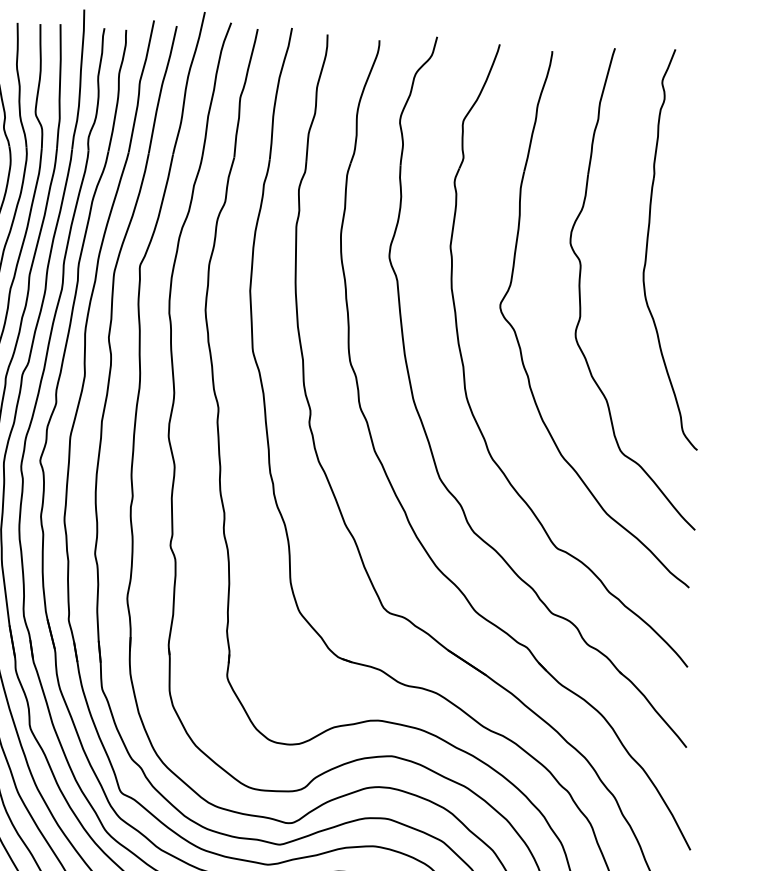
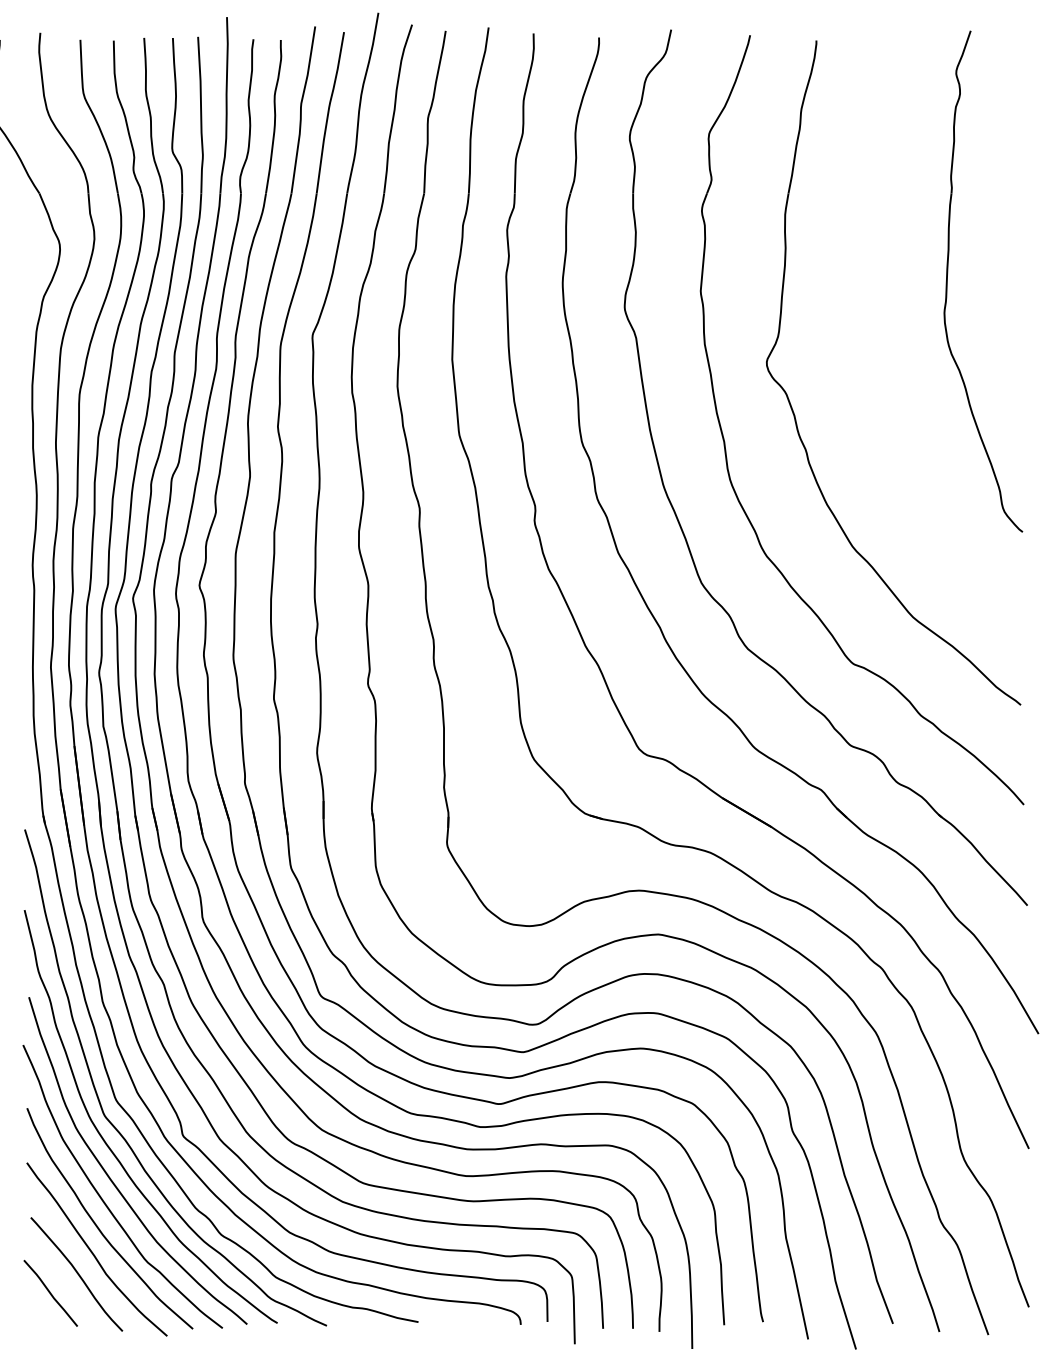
part: (580, 290) -> (866, 338), removed

